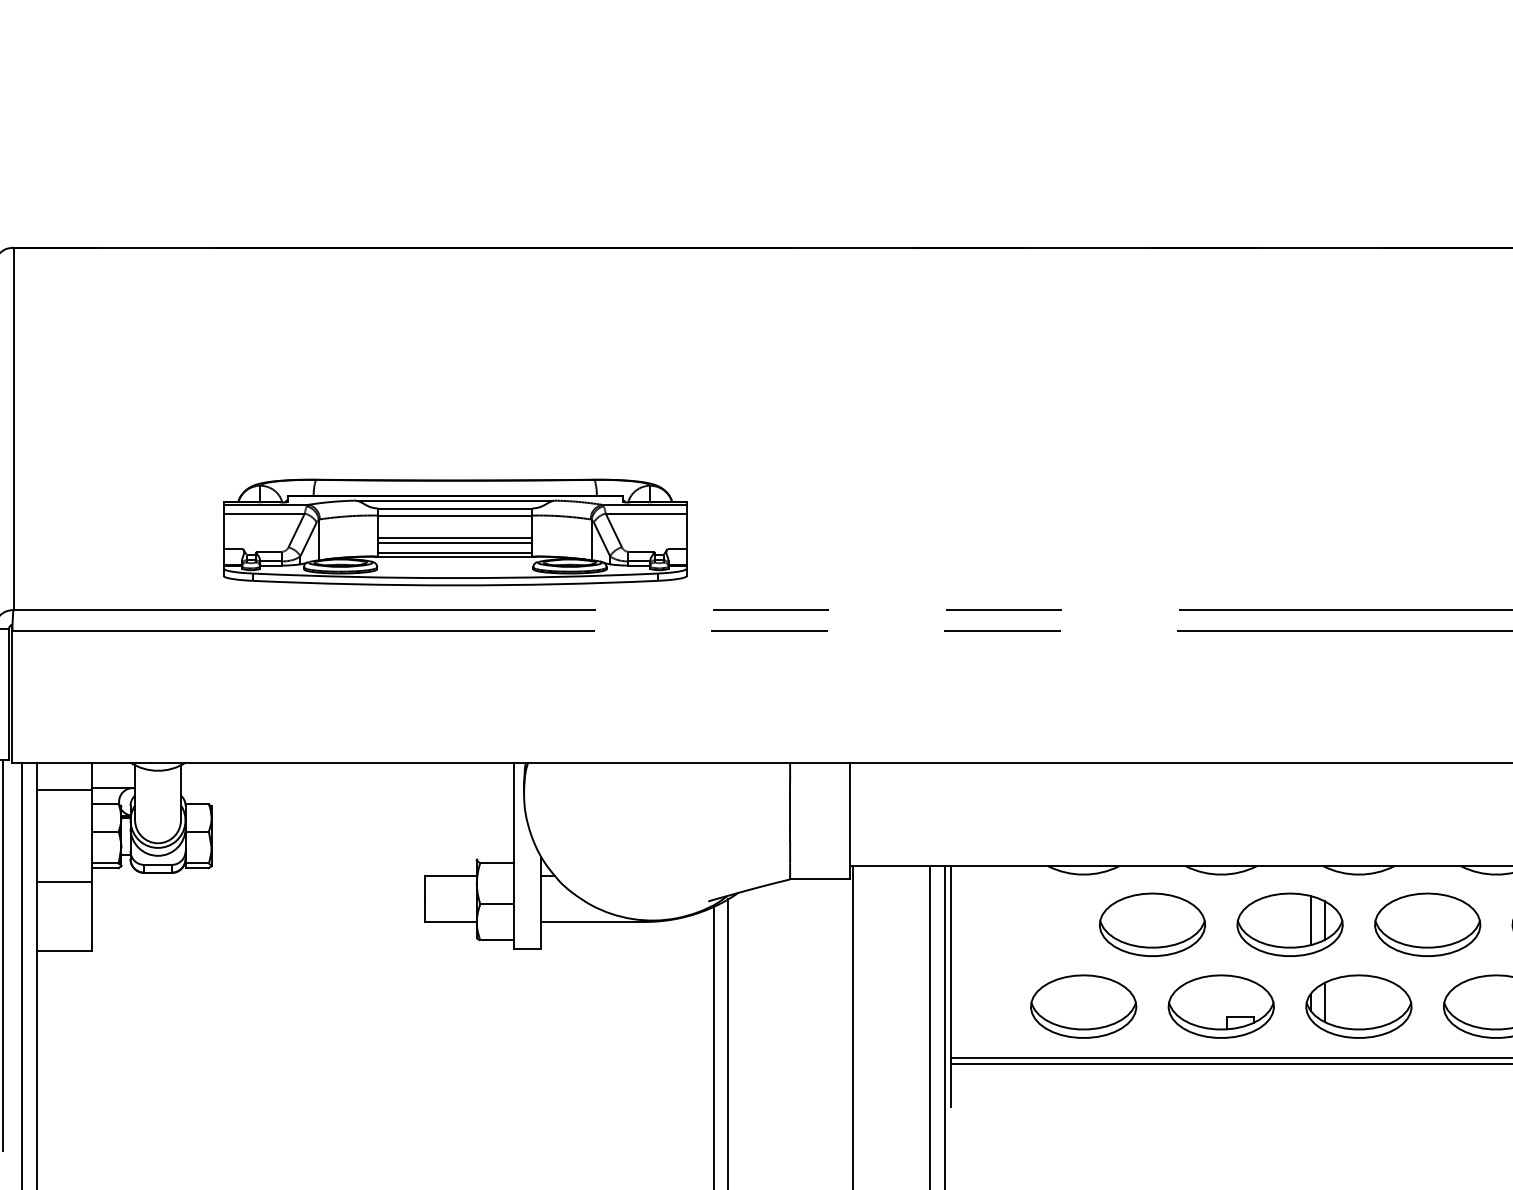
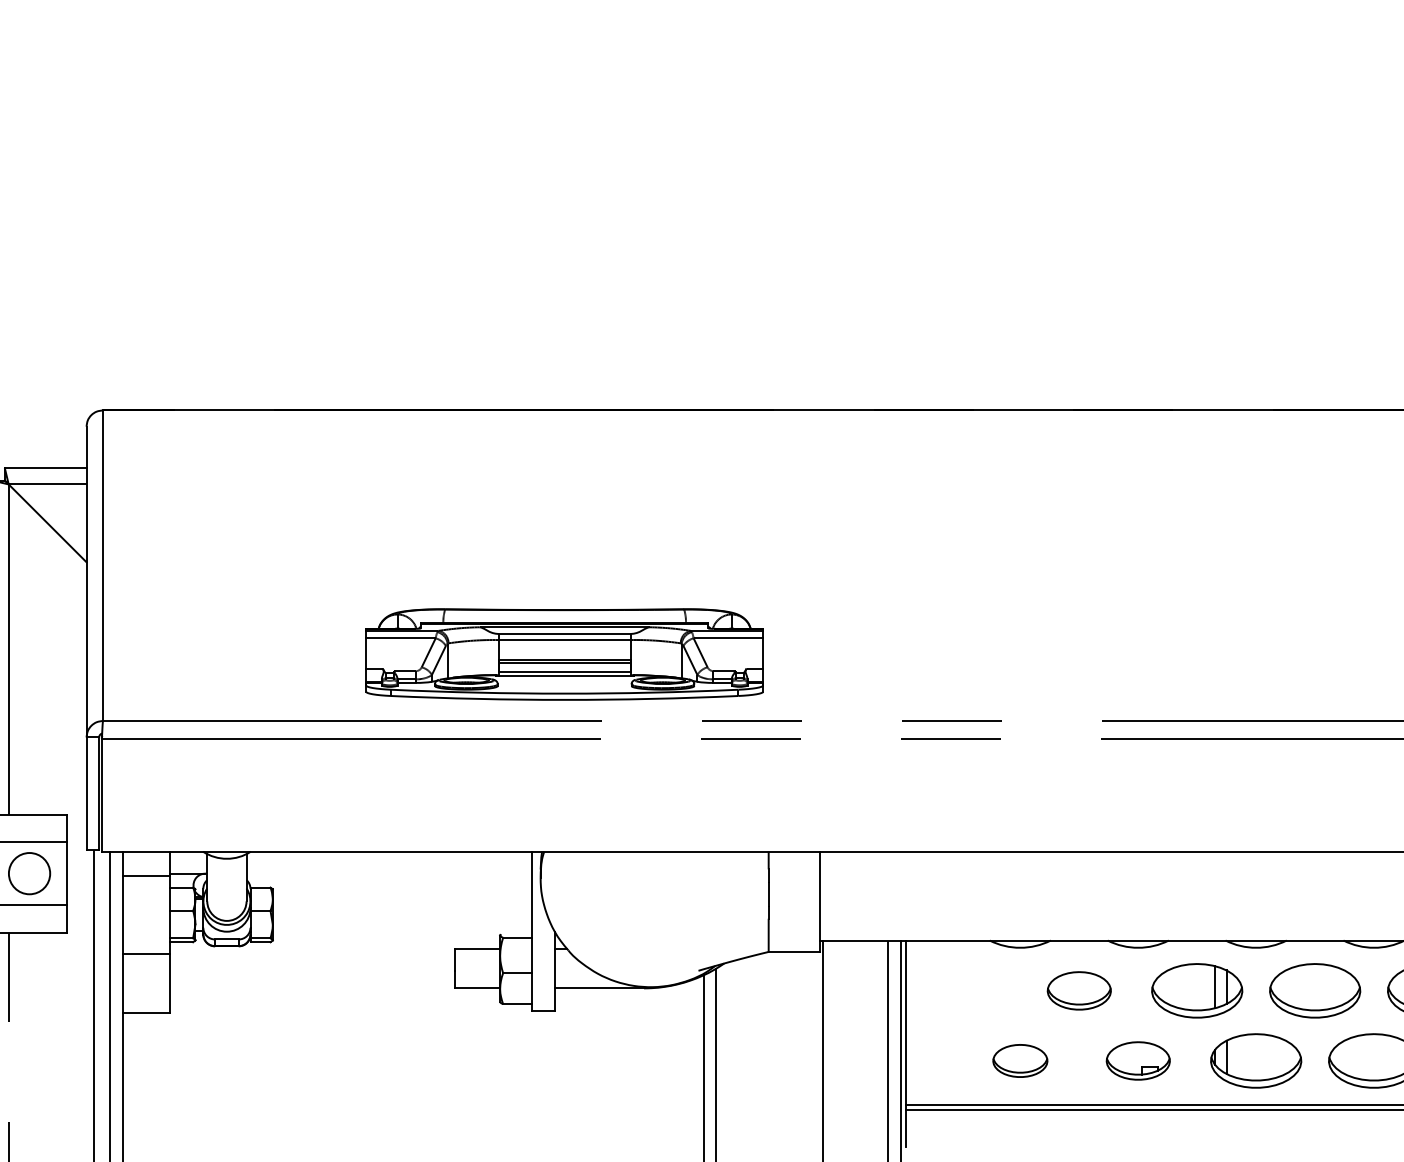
part: (455, 532) -> (564, 654), moved
part: (1152, 924) -> (1079, 990), size x0.7
part: (1083, 1006) -> (1020, 1060), size x0.6
part: (1221, 1006) -> (1138, 1060), size x0.7

